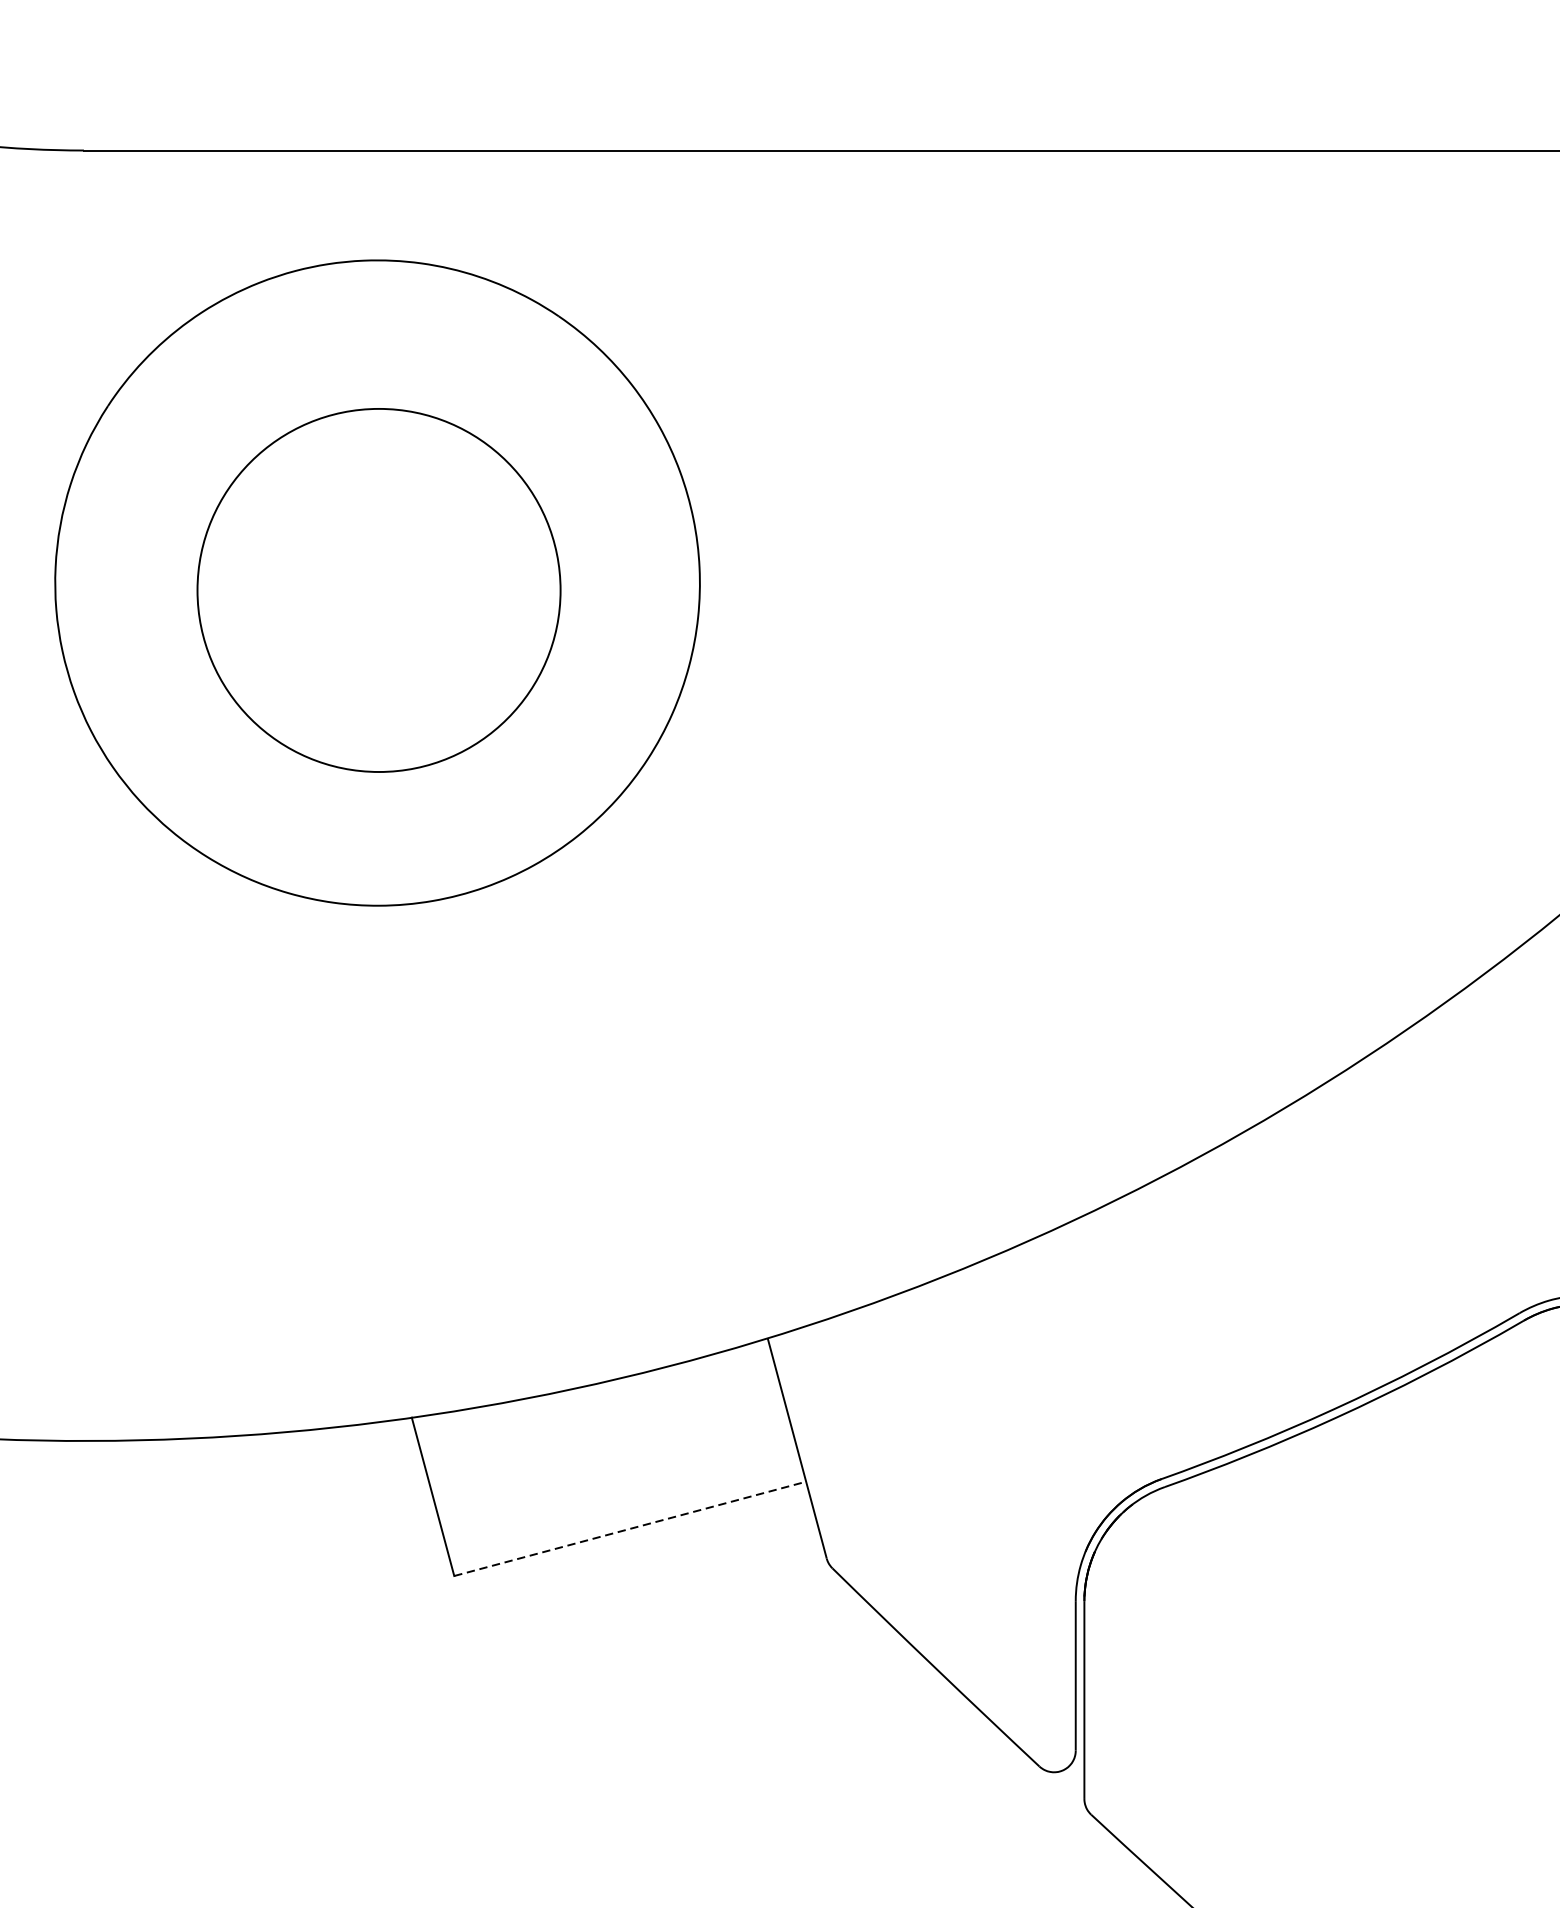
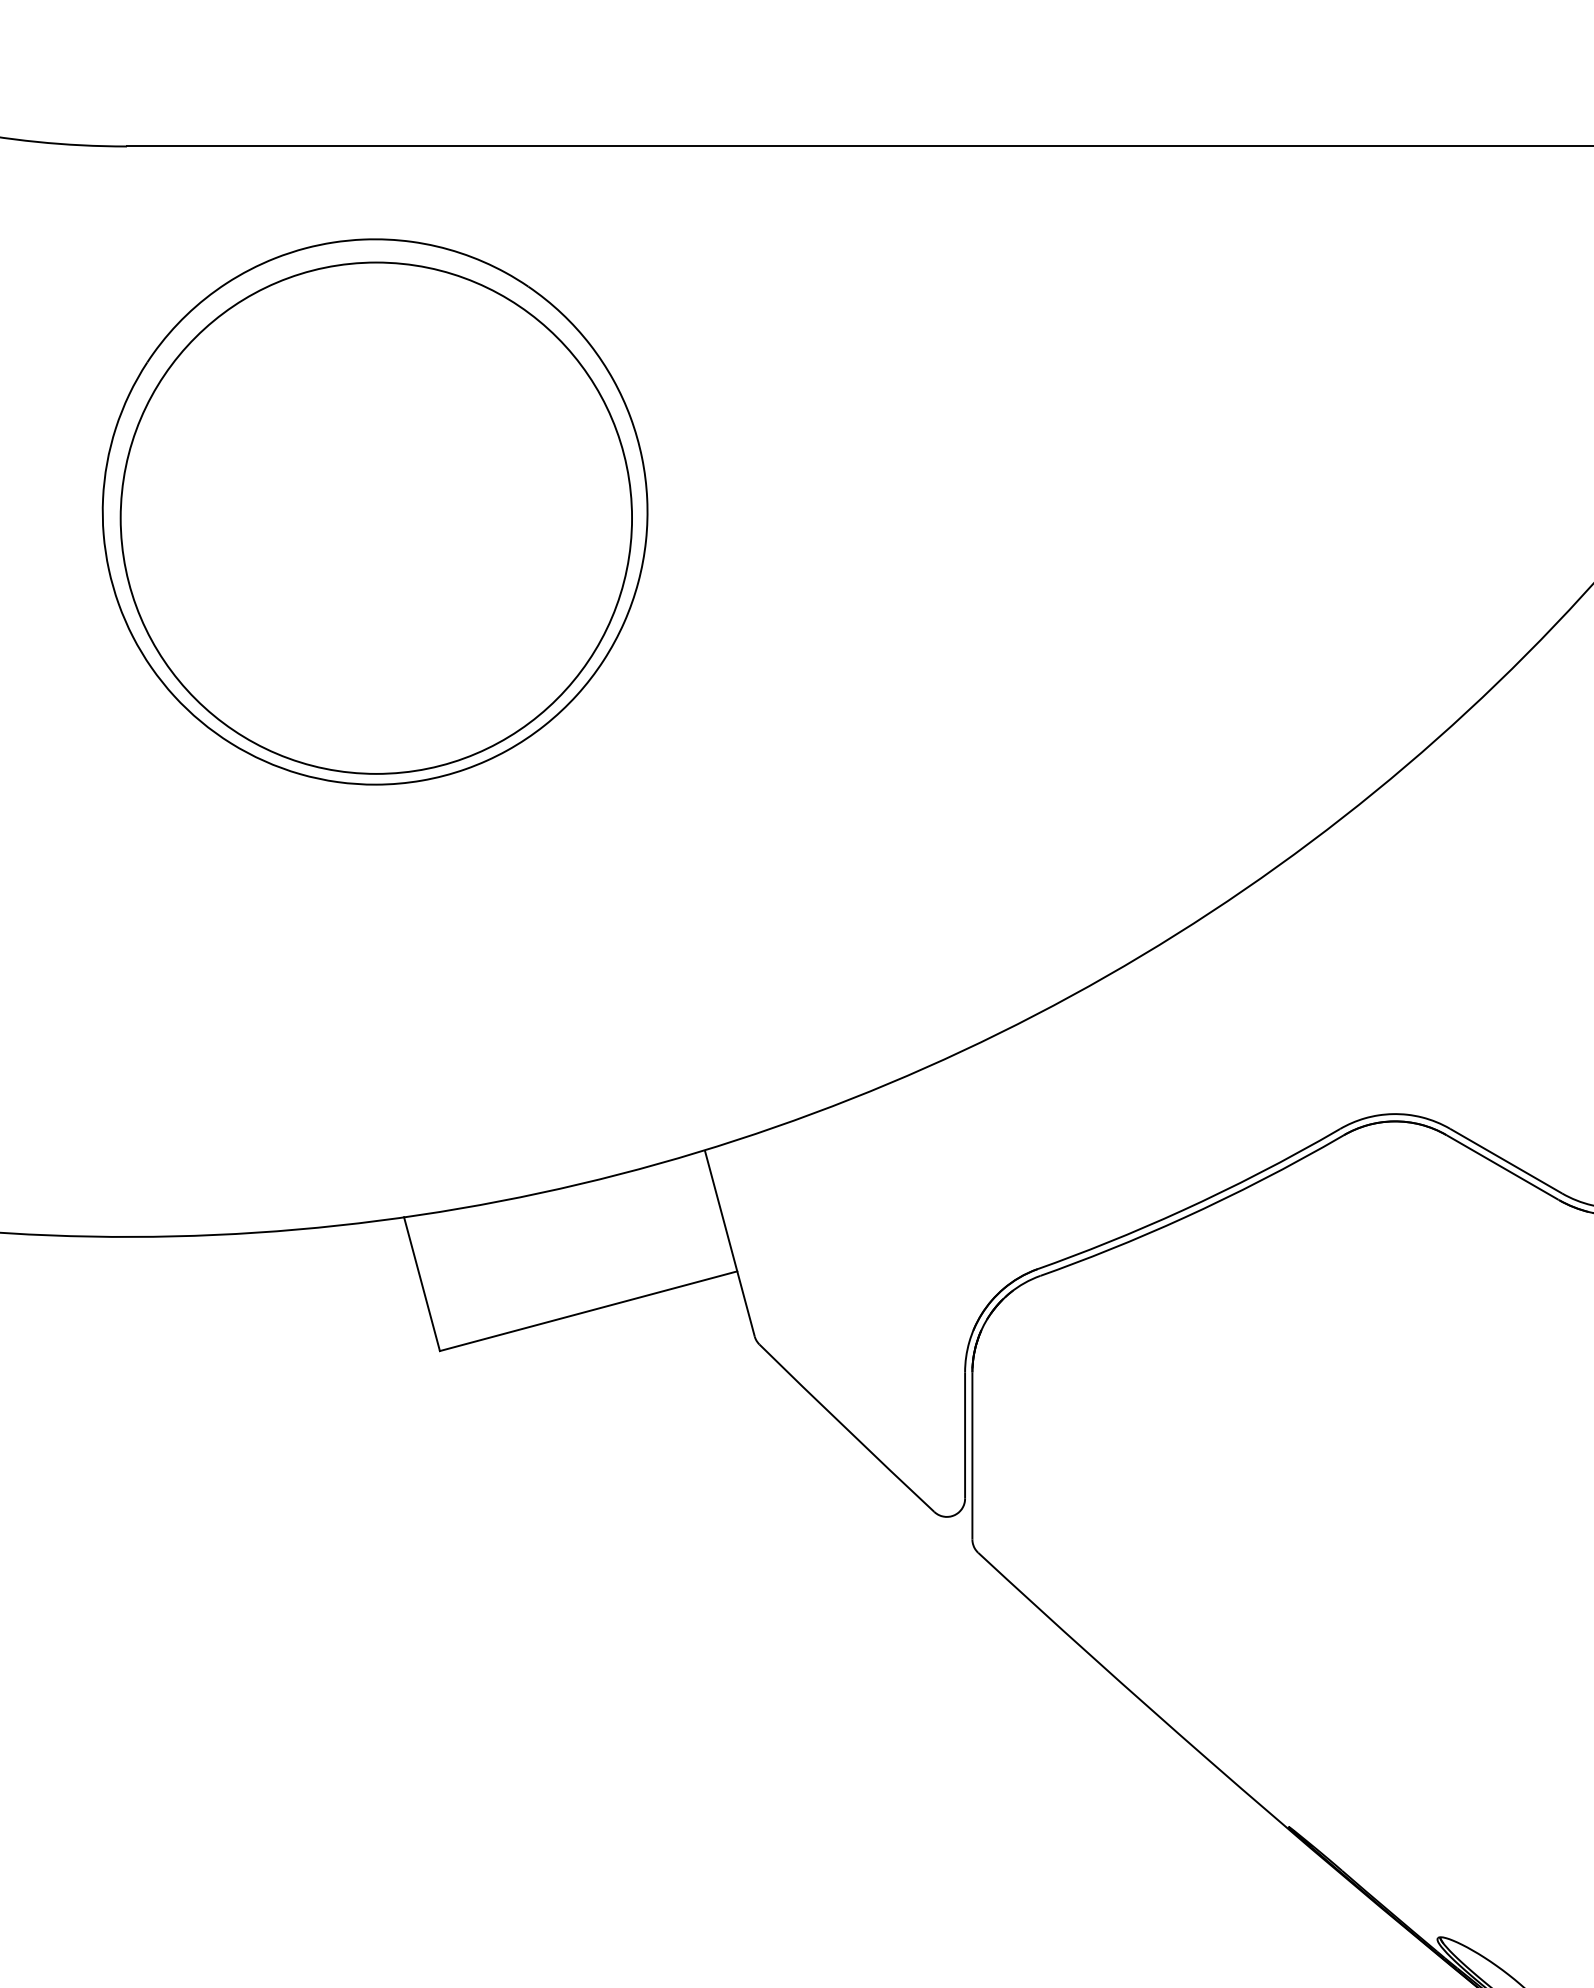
circle: (379, 589) -> (376, 517), size x1.67
line: (630, 1529) -> (588, 1311), dashed -> solid

